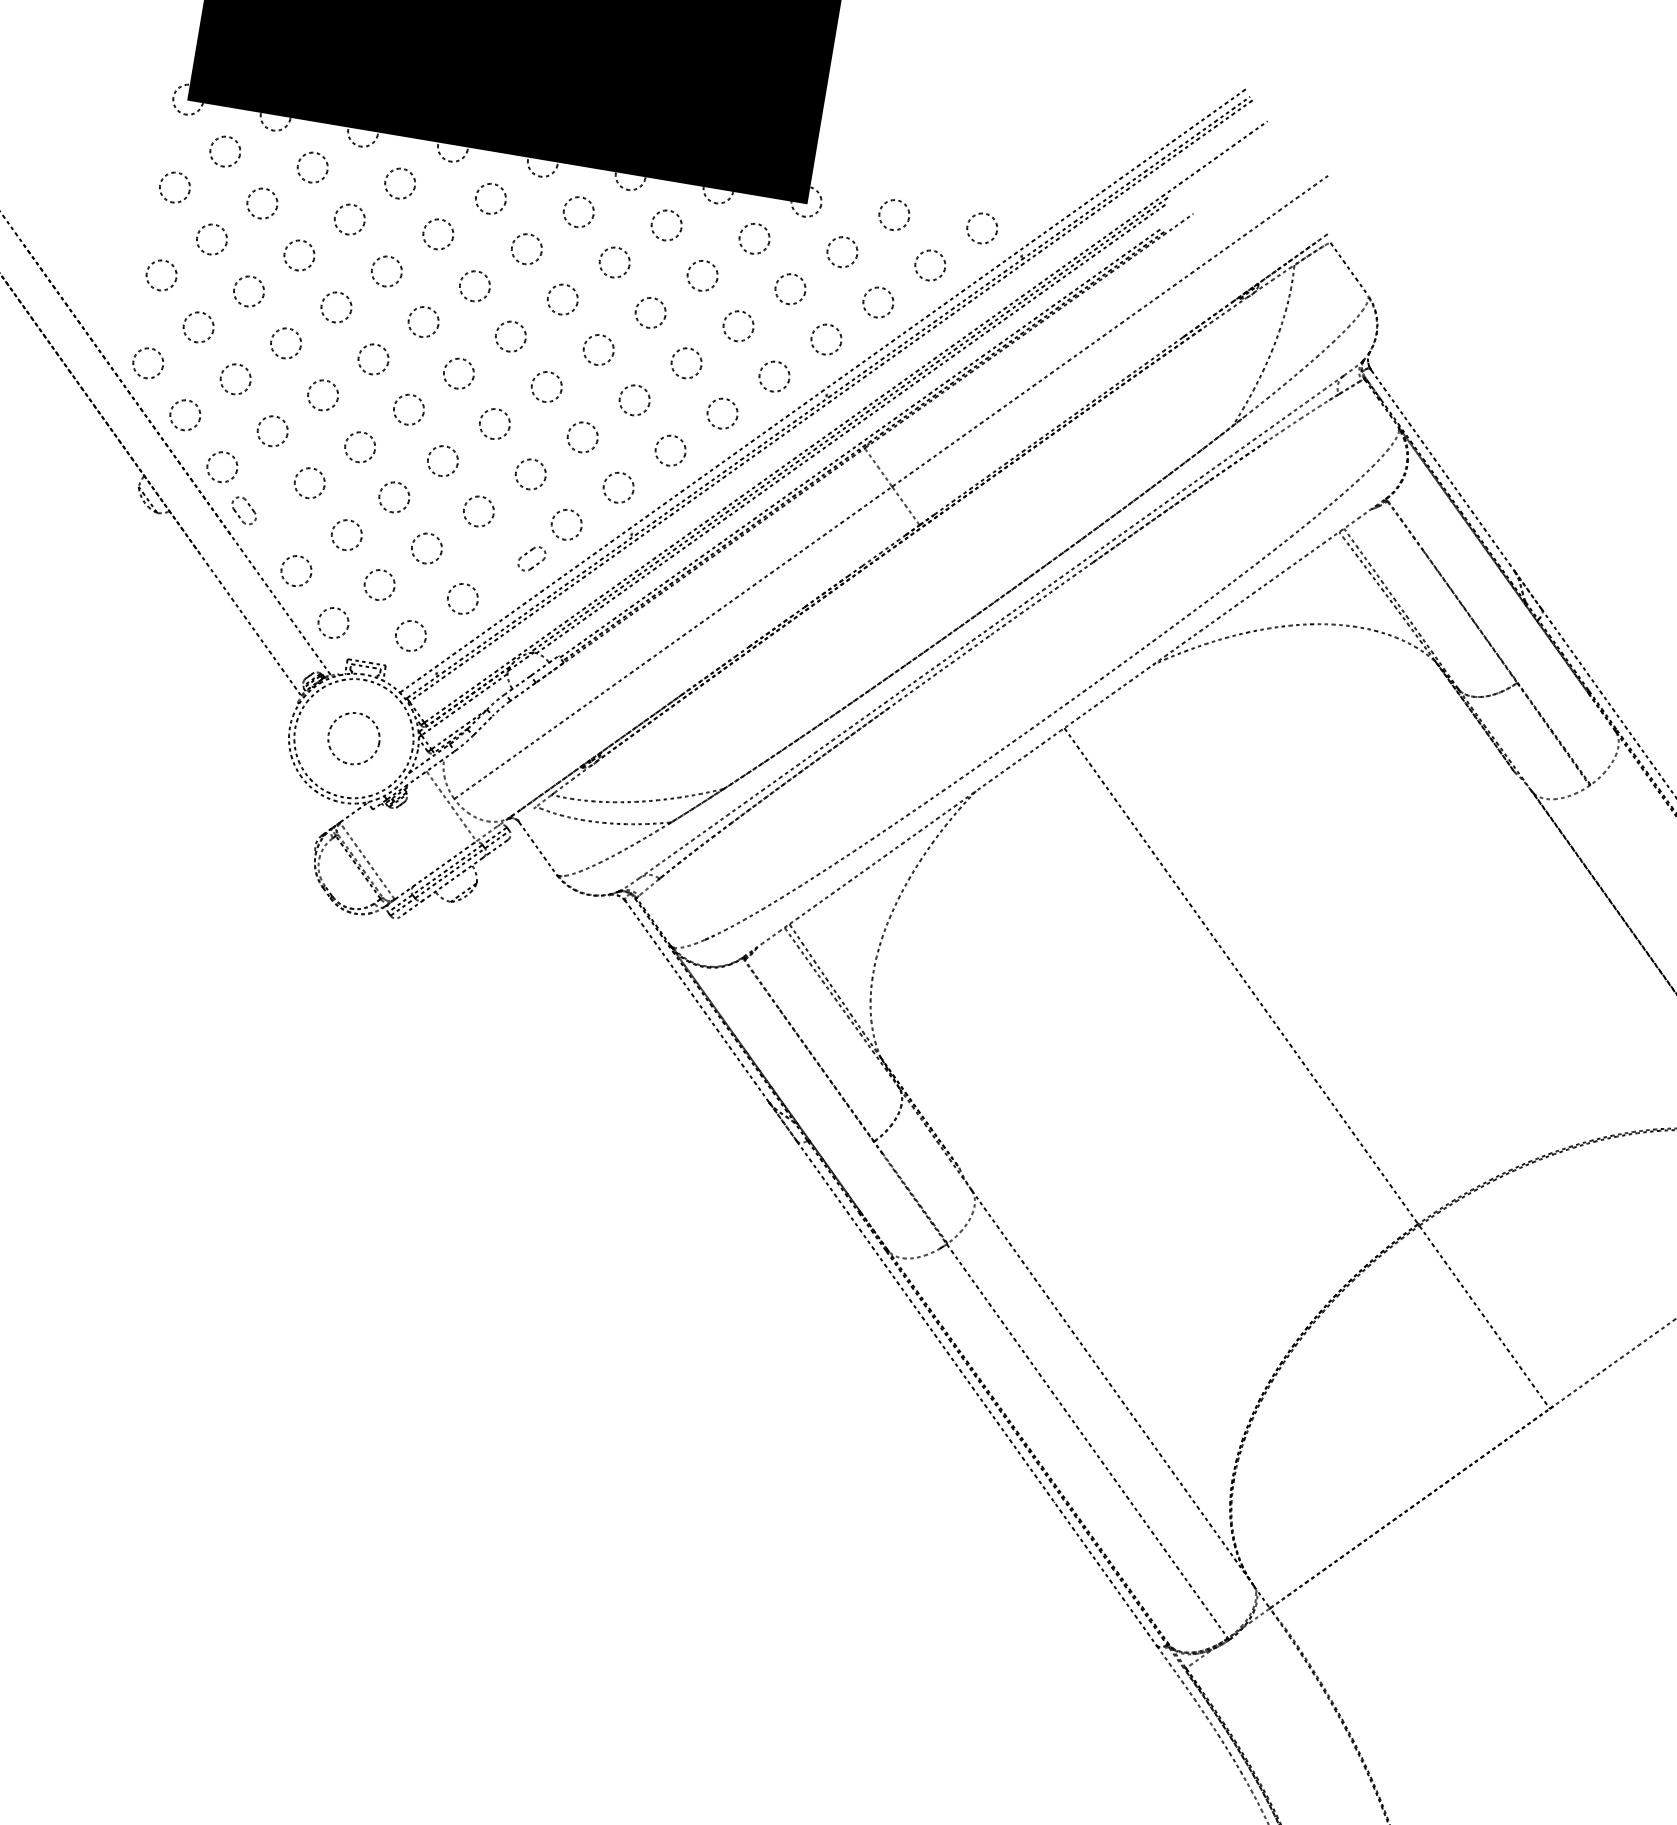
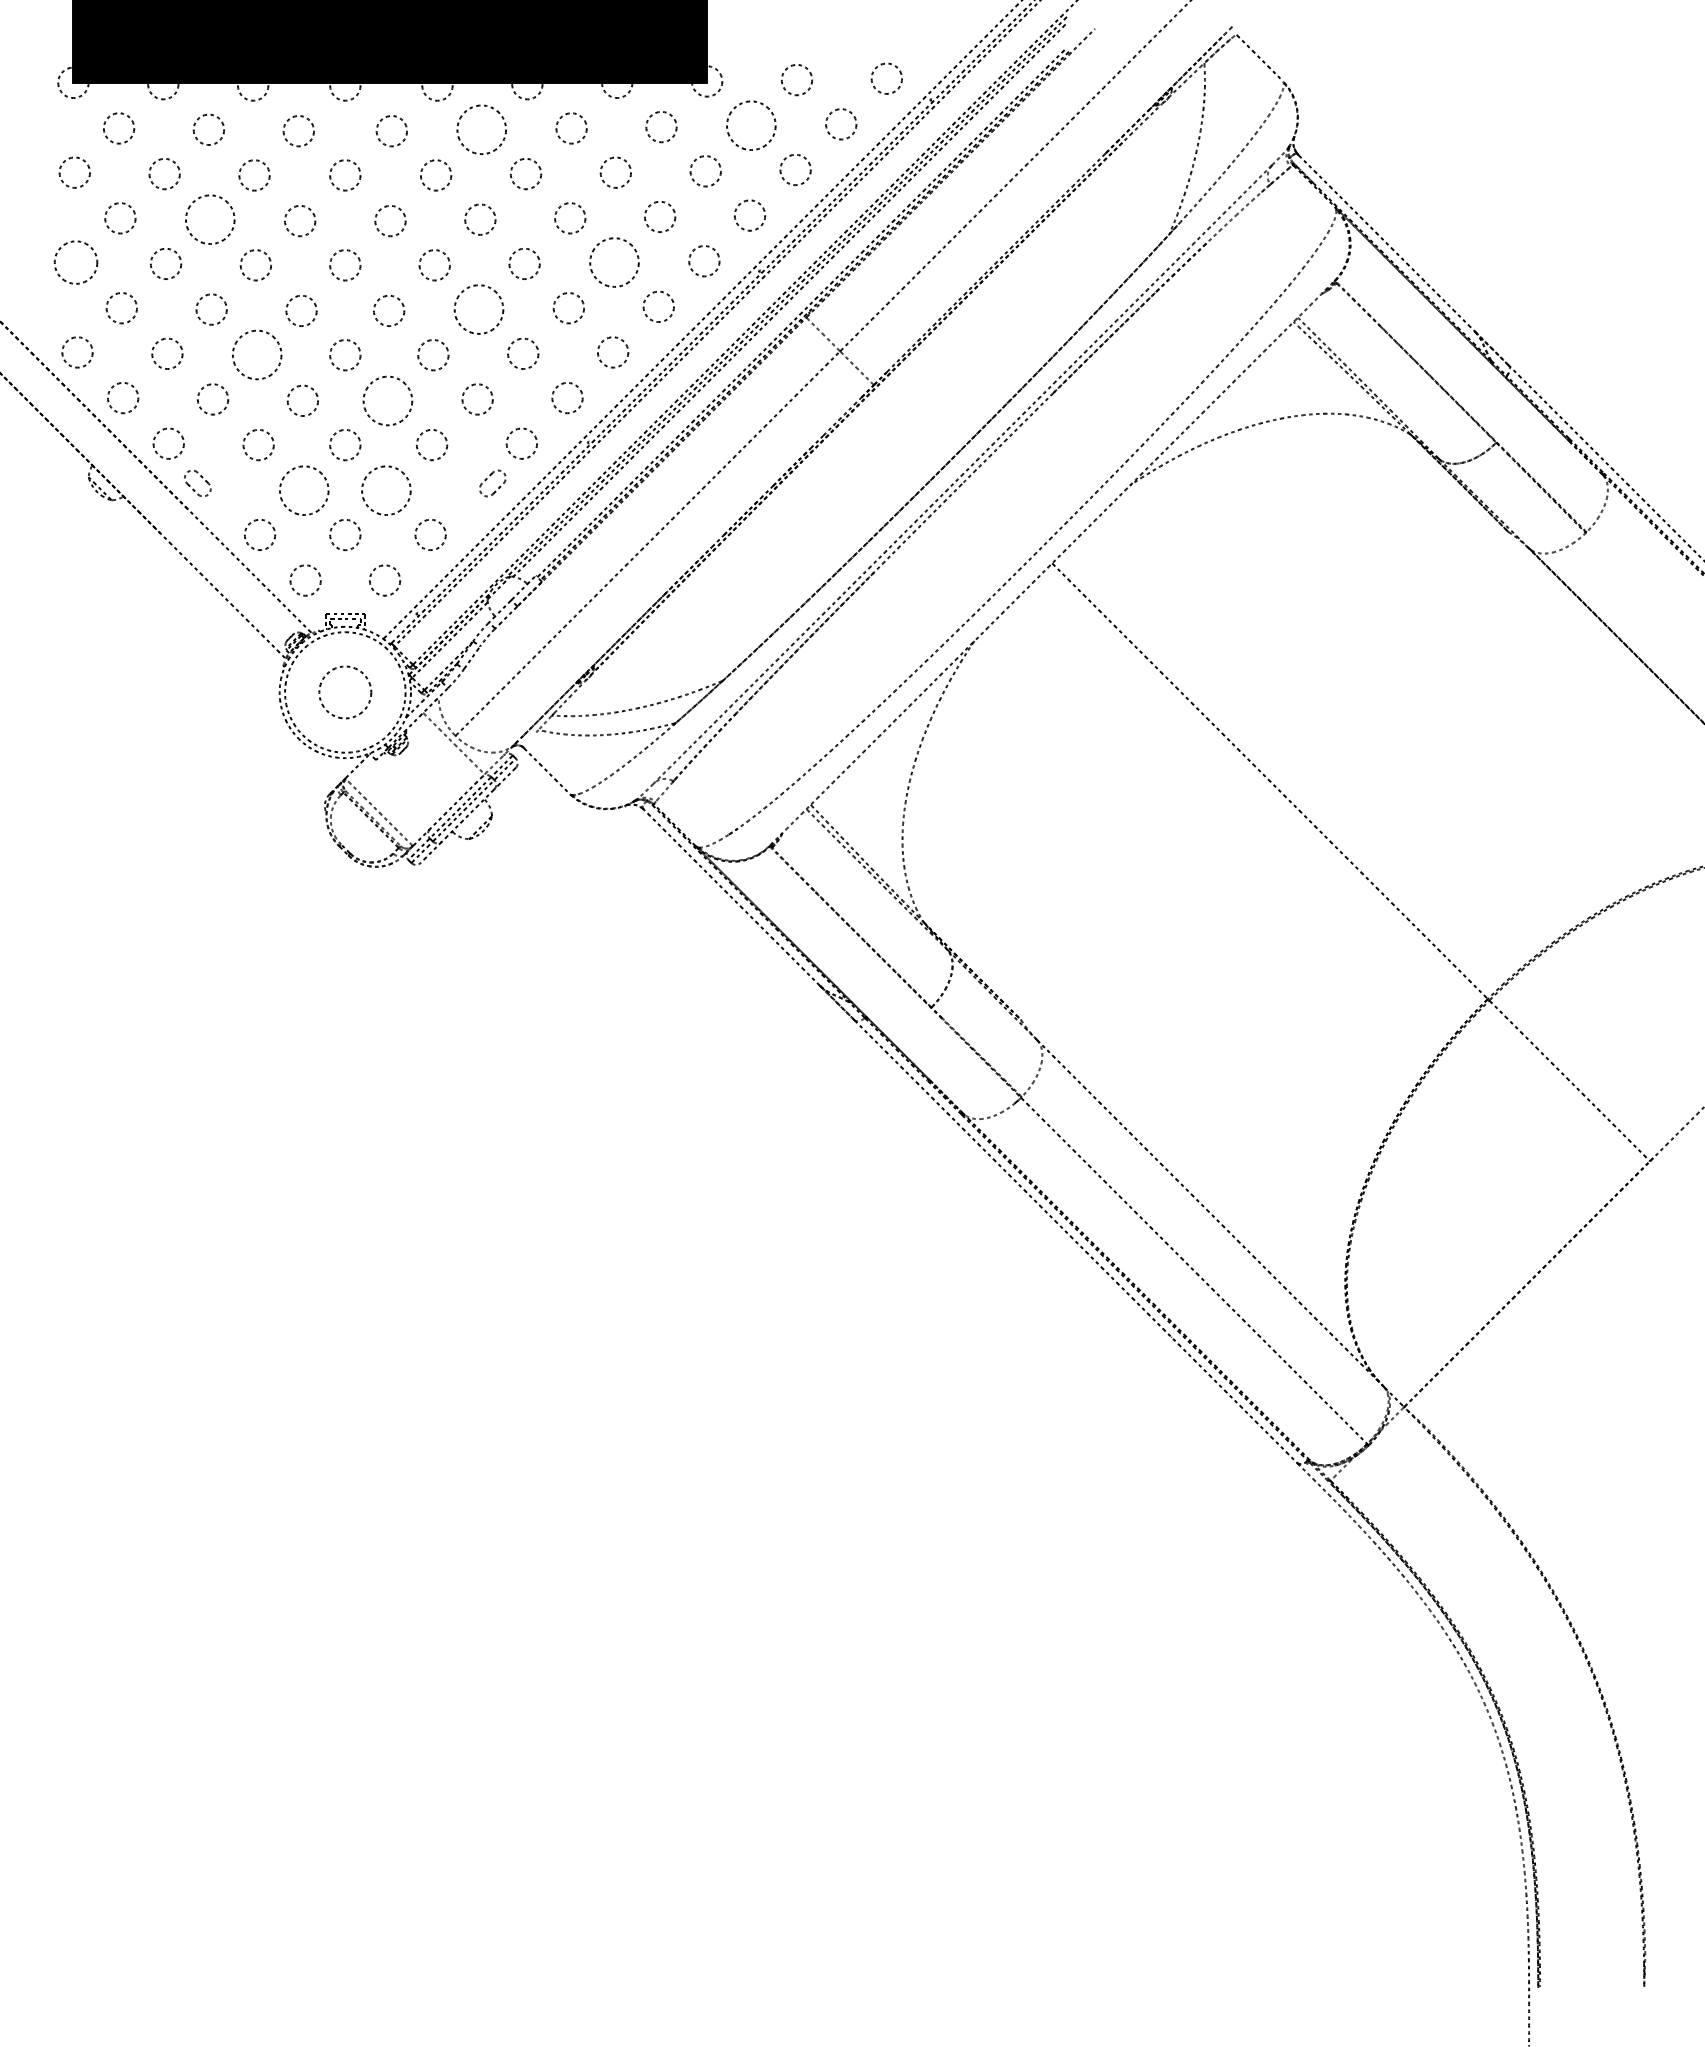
circle: (578, 211) -> (481, 129), size x1.6
circle: (842, 252) -> (751, 125), size x1.6
circle: (299, 255) -> (210, 219), size x1.6
circle: (161, 275) -> (76, 262), size x1.4
circle: (686, 363) -> (614, 262), size x1.6
circle: (546, 386) -> (478, 309), size x1.6
circle: (323, 395) -> (257, 355), size x1.6
circle: (442, 460) -> (387, 400), size x1.6
circle: (347, 535) -> (304, 490), size x1.6
circle: (427, 548) -> (386, 490), size x1.6

